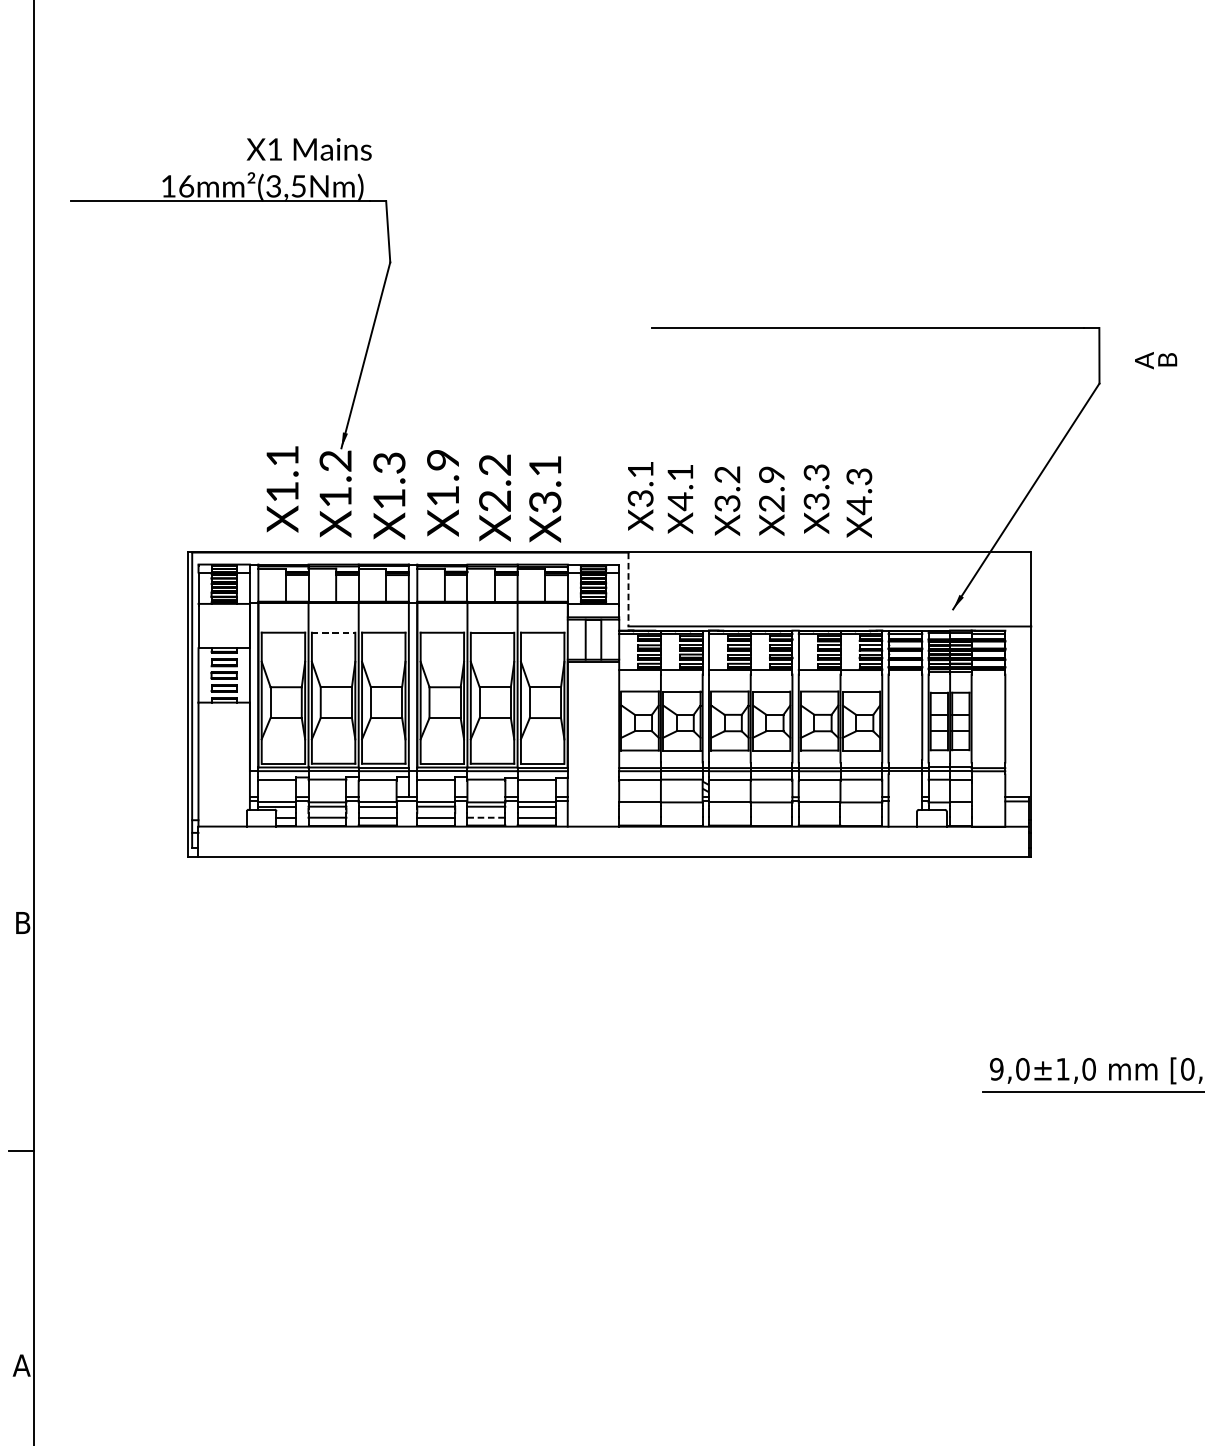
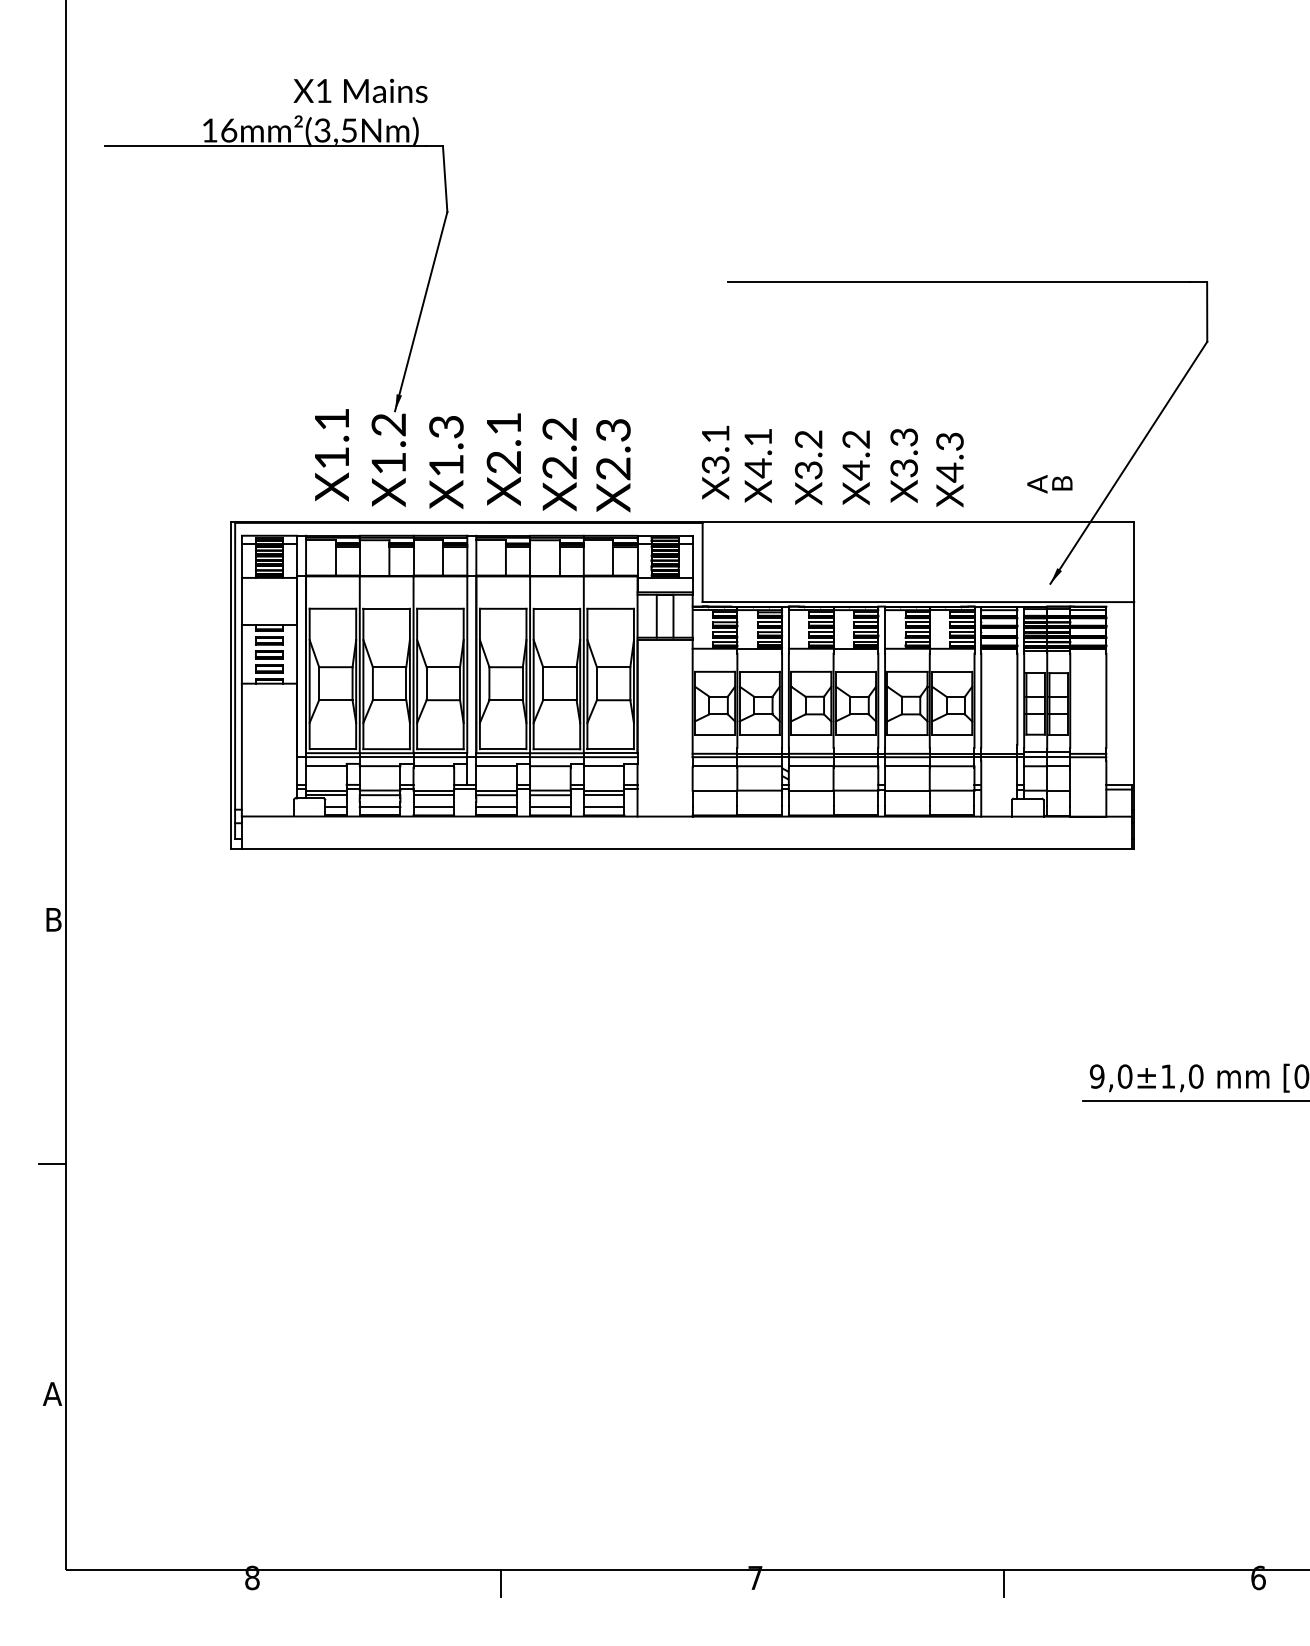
text: (1155, 360) -> (1049, 484), moved
text: (442, 478) -> (503, 443), X1.9 -> X2.1
text: (545, 484) -> (613, 449), X3.1 -> X2.3
text: (771, 489) -> (855, 455), X2.9 -> X4.2
line: (628, 589) -> (702, 562), dashed -> solid
line: (334, 632) -> (387, 608), dashed -> solid
line: (486, 818) -> (550, 807), dashed -> solid

